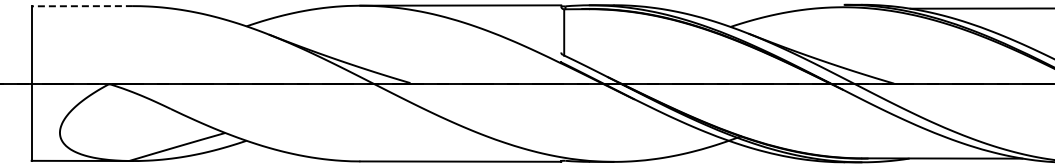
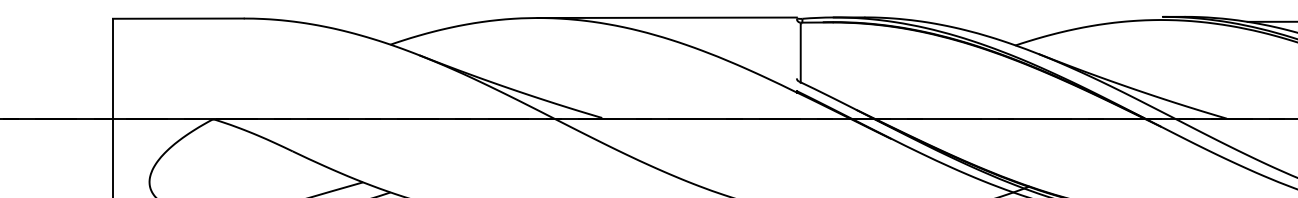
line: (82, 6) -> (178, 19), dashed -> solid

